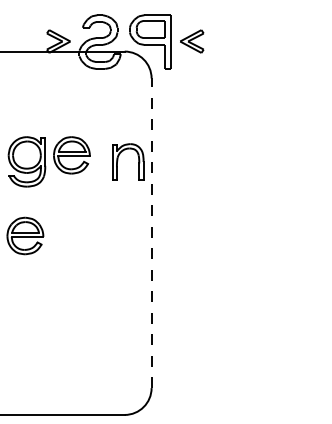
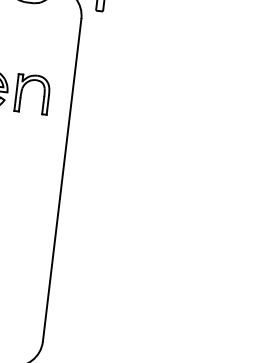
part: (138, 161) -> (43, 94), moved
line: (151, 233) -> (62, 180), dashed -> solid

